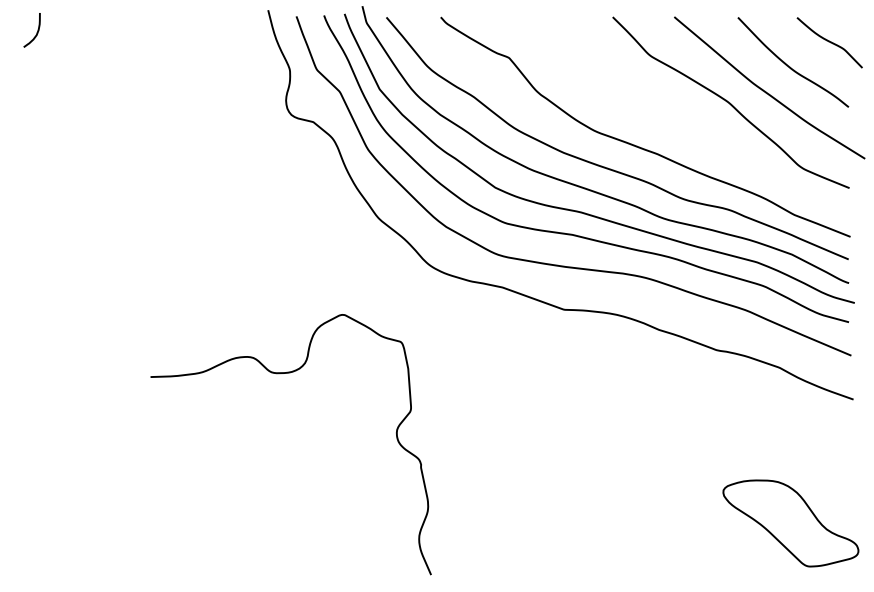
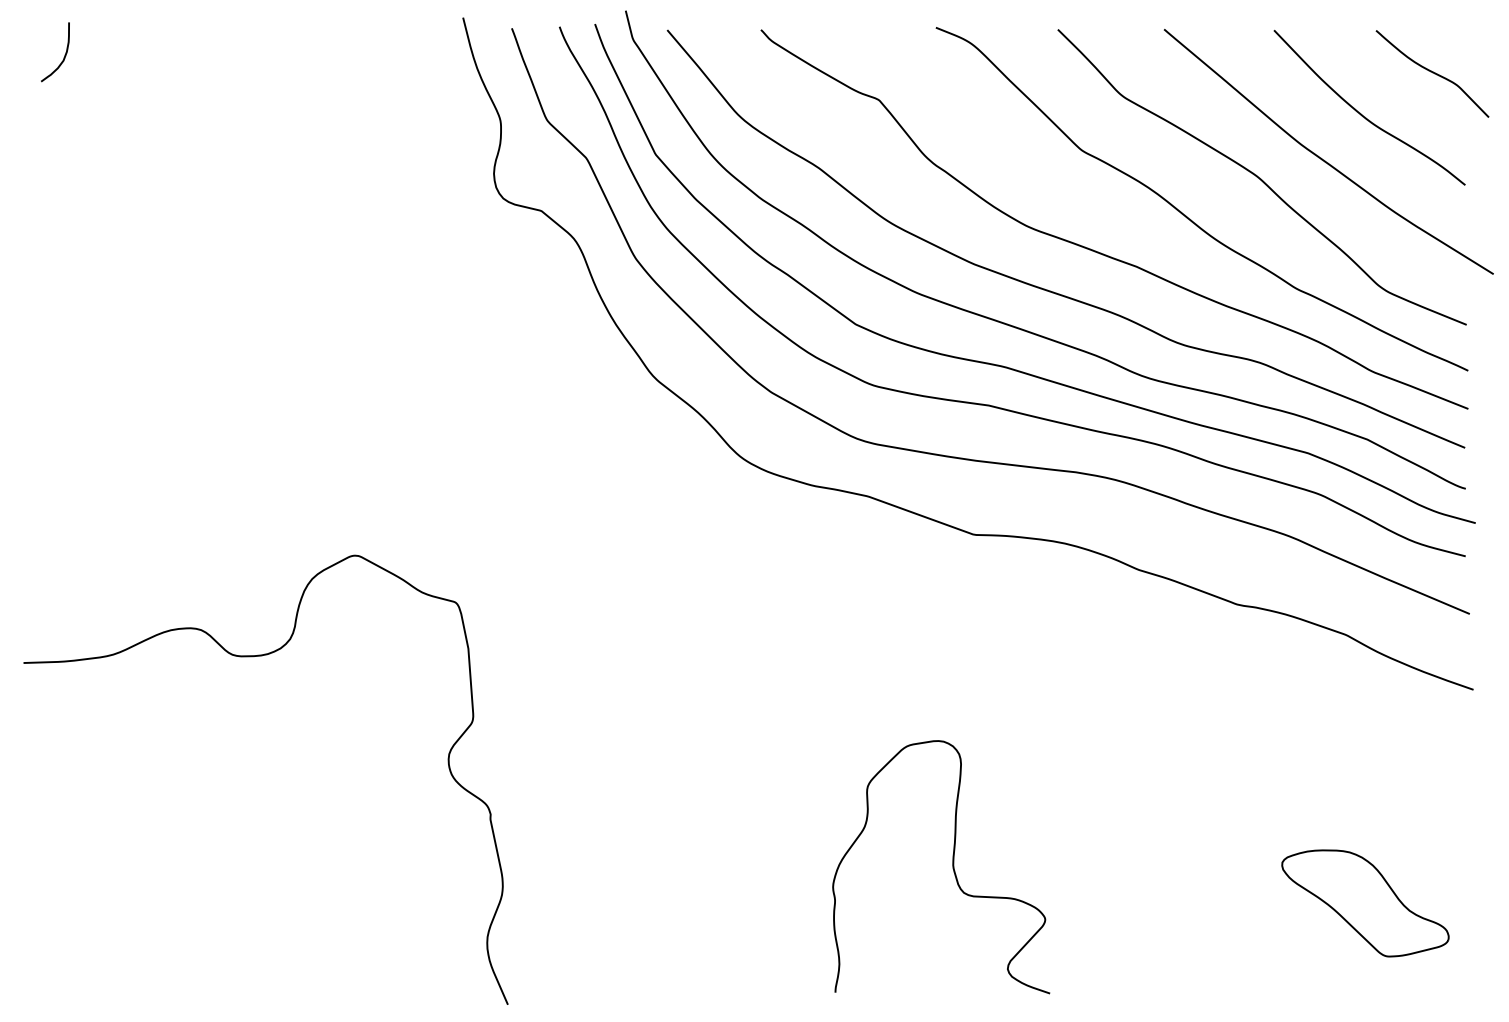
curve: (687, 124) -> (1186, 214), added
curve: (279, 374) -> (246, 658), moved
curve: (551, 502) -> (952, 867), added
part: (790, 522) -> (1364, 901), size x0.71

